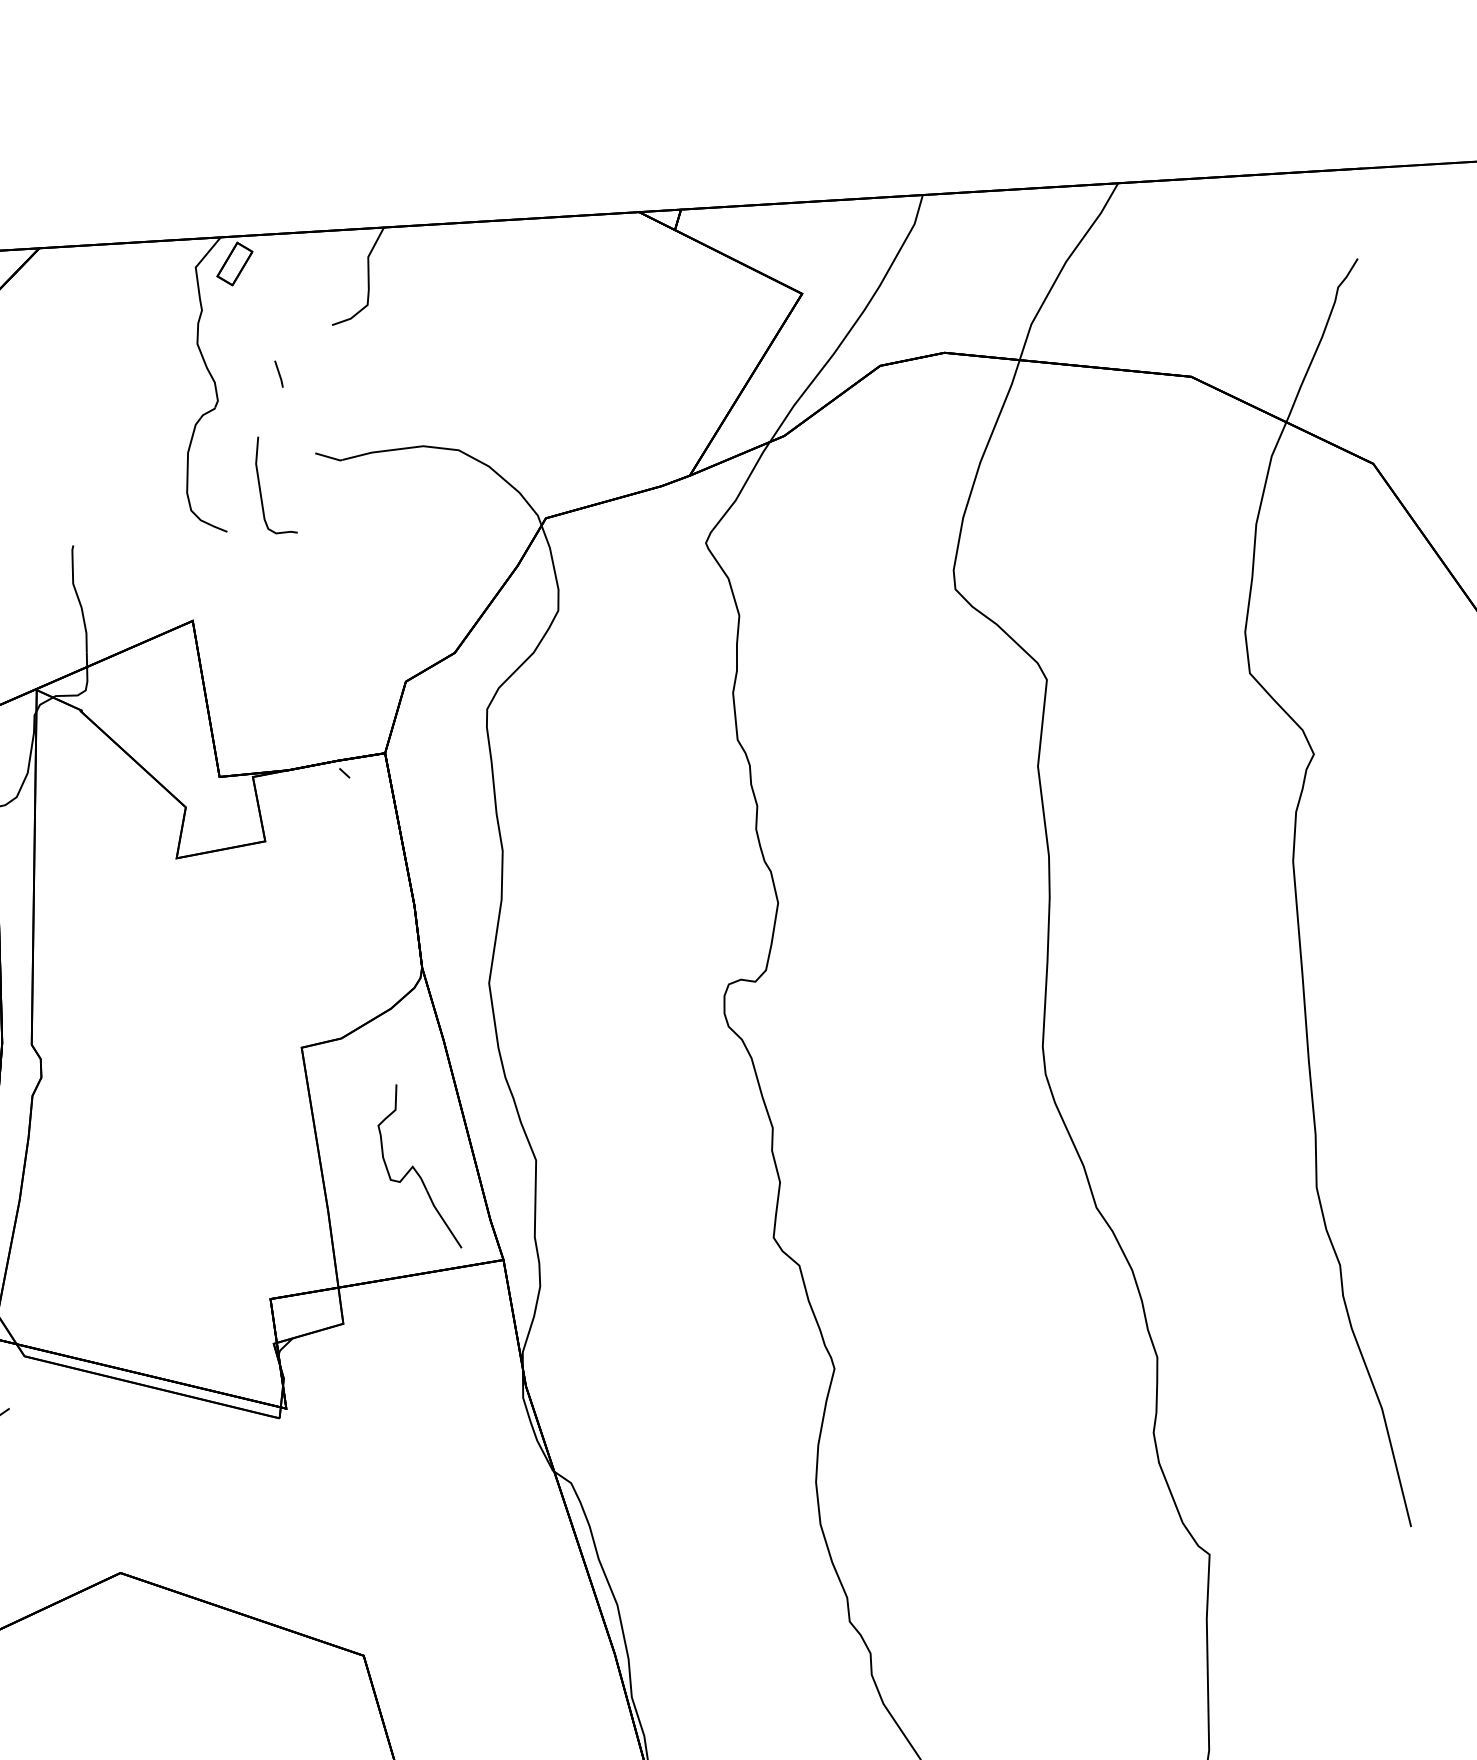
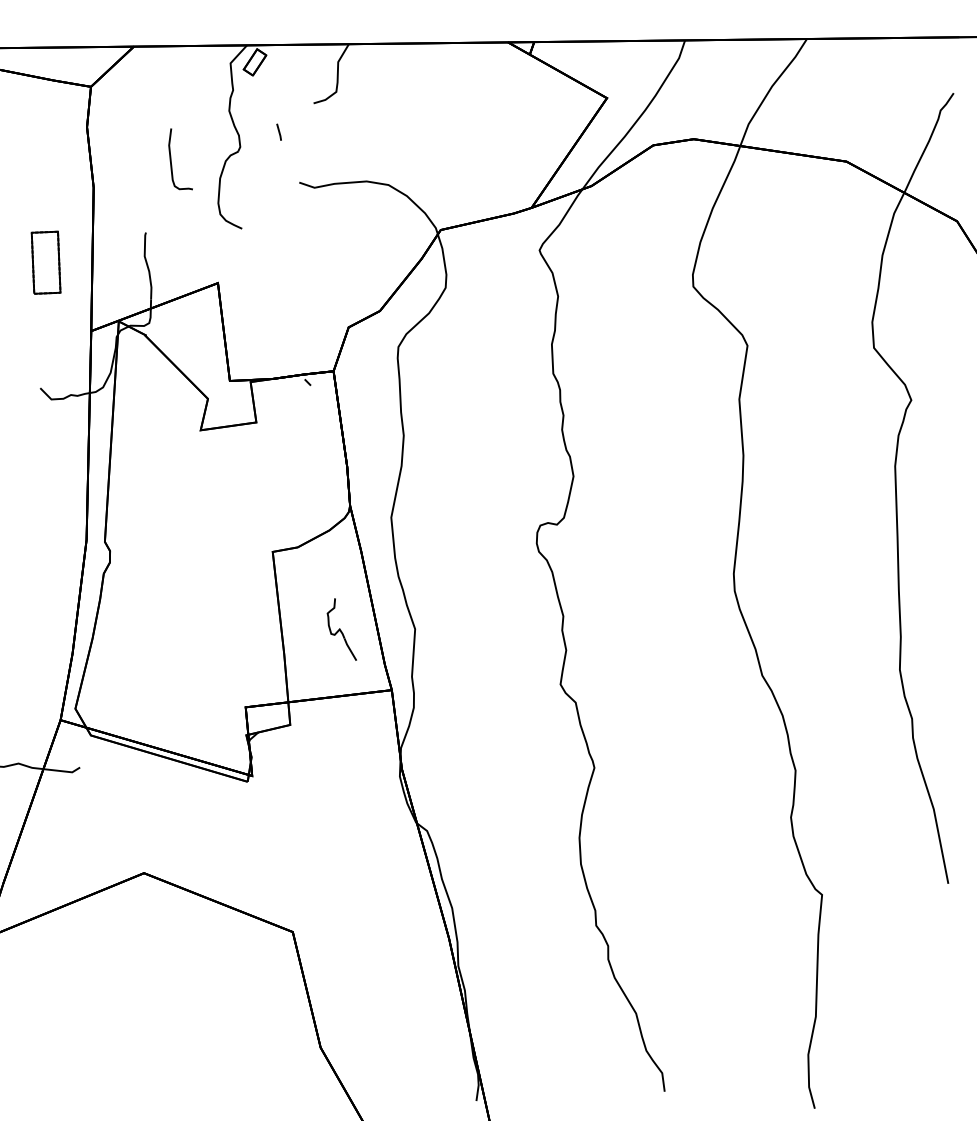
curve: (260, 486) -> (171, 159), moved
part: (418, 1166) -> (341, 629), size x0.6

